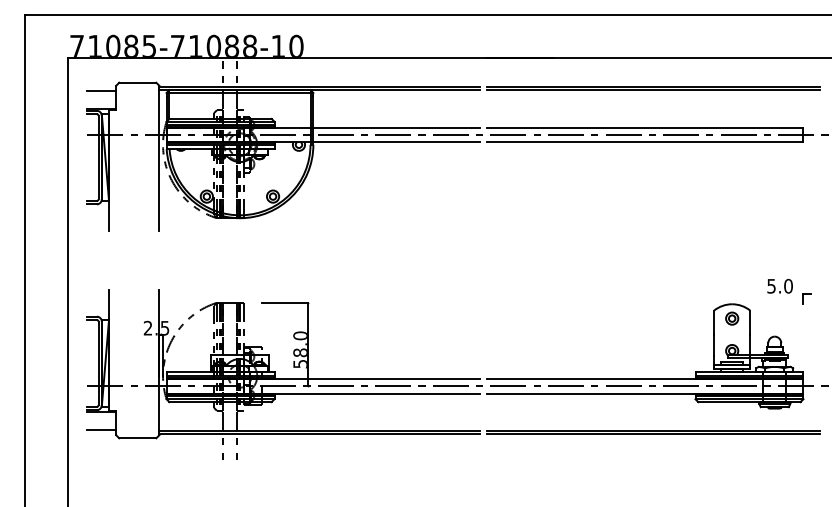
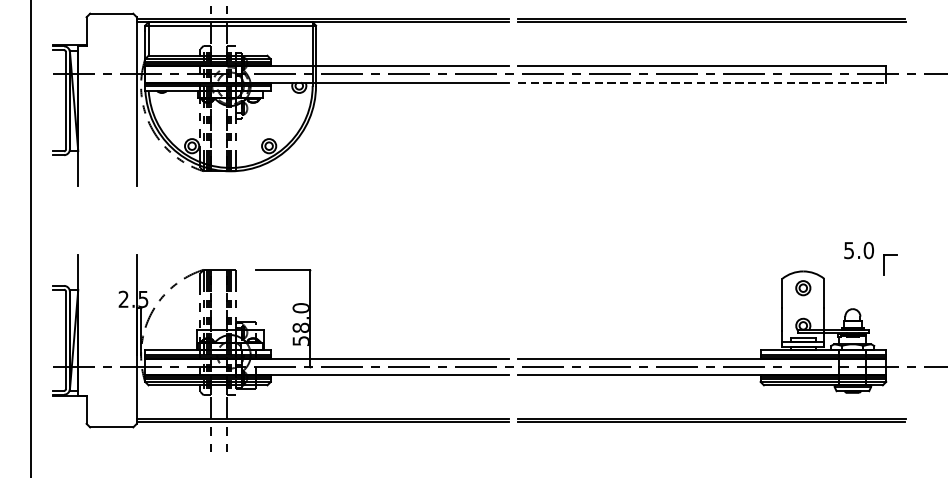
line: (101, 91) -> (69, 23), removed
line: (645, 141) -> (702, 82), solid -> dashed
part: (806, 298) -> (889, 264), size x1.6
line: (101, 429) -> (69, 417), removed

